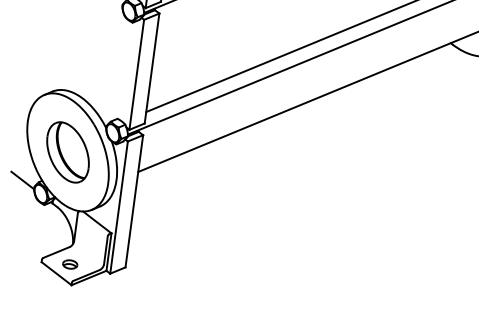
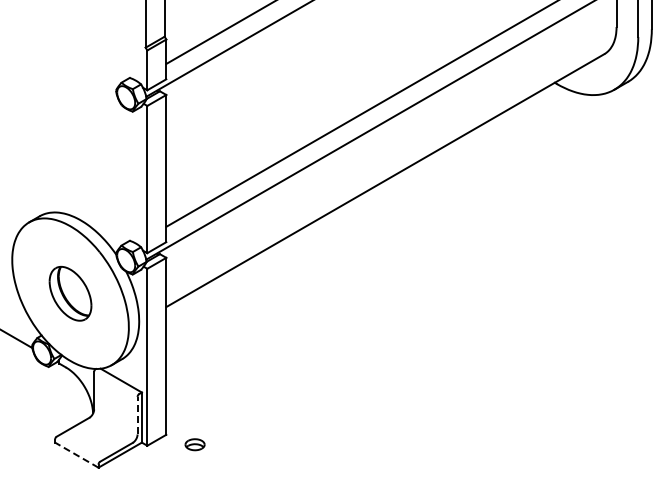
part: (68, 152) -> (70, 293), size x0.7
line: (105, 250) -> (137, 415), solid -> dashed
part: (69, 264) -> (194, 444), moved
line: (56, 273) -> (76, 454), solid -> dashed

